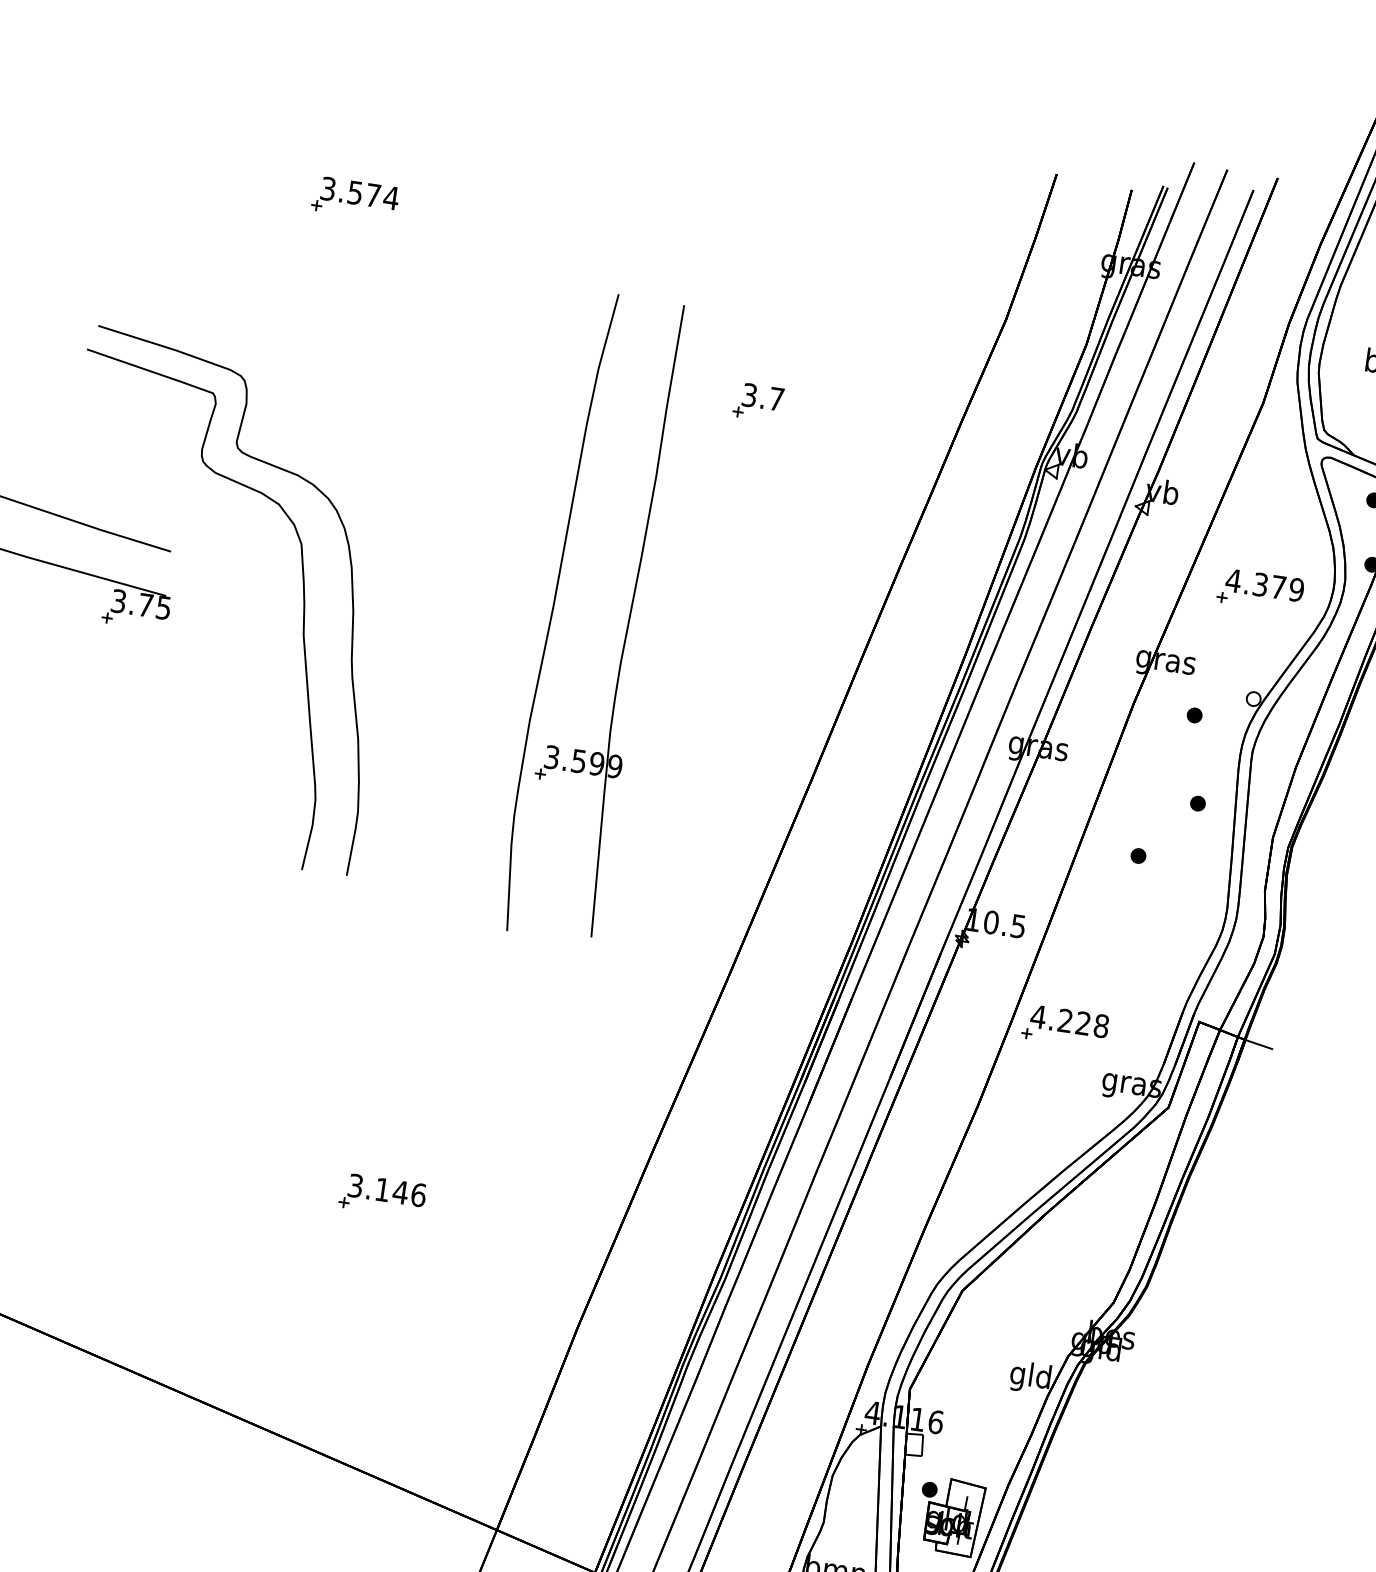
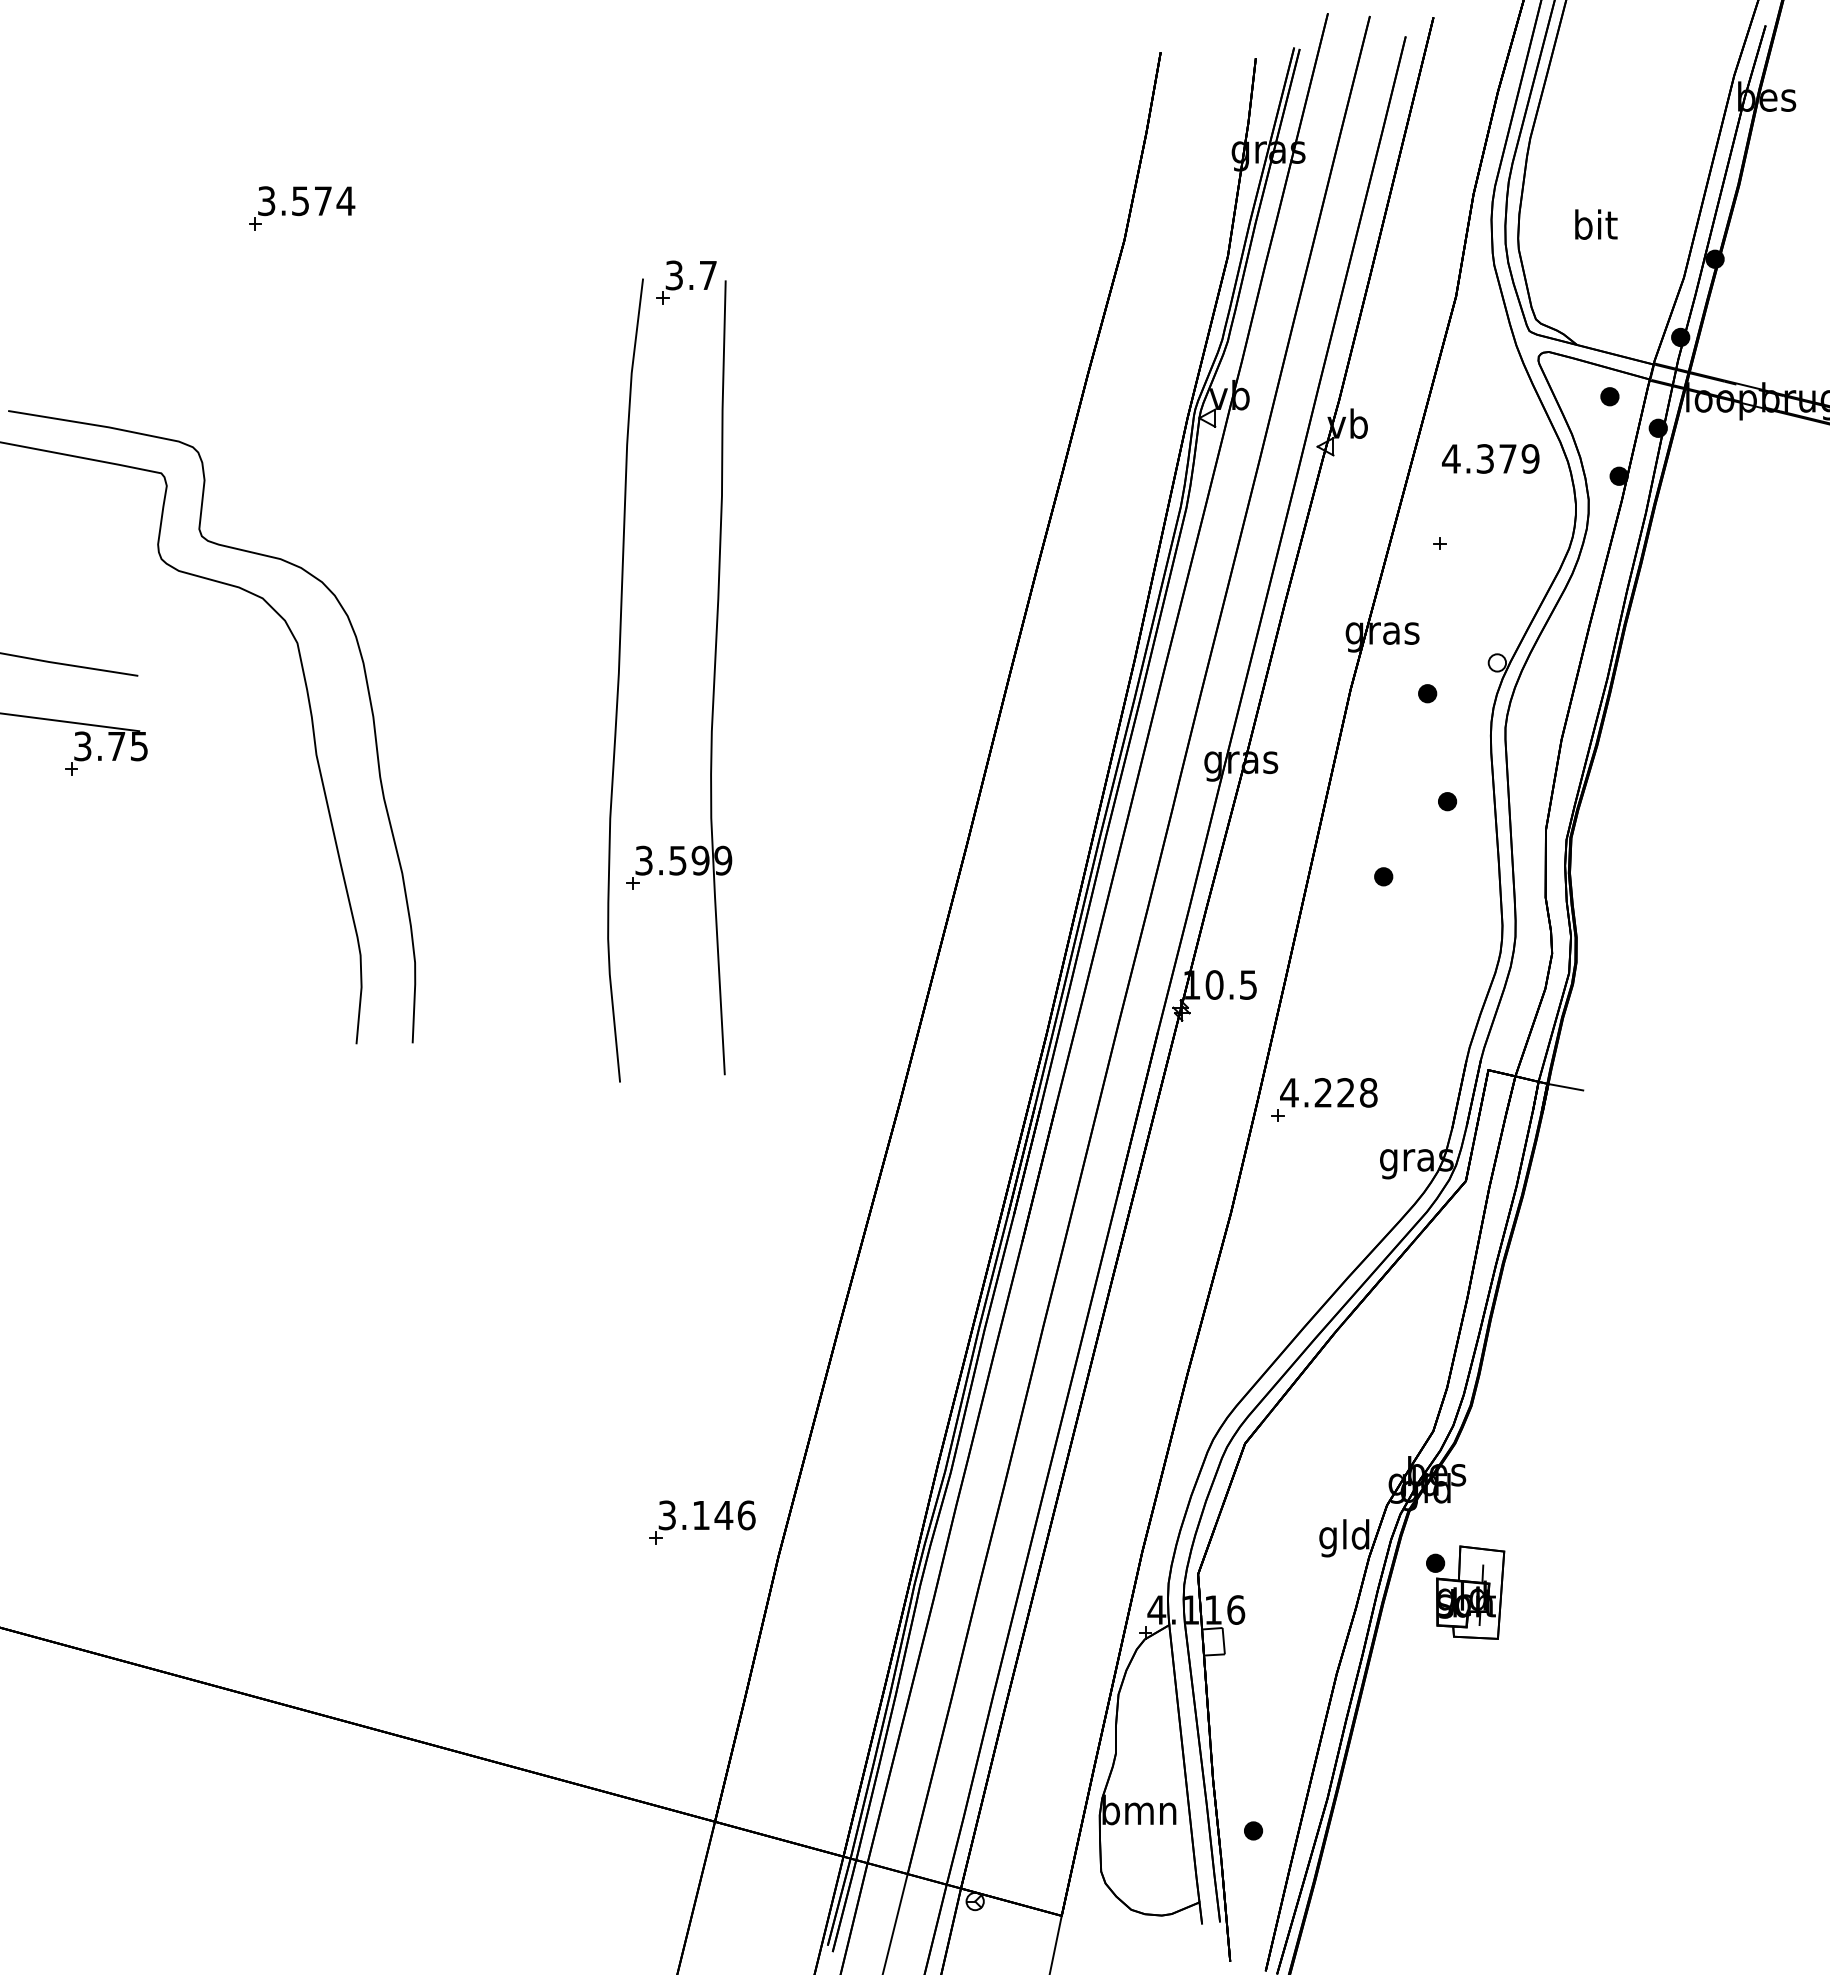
part: (758, 402) -> (686, 282), moved
text: (1264, 584) -> (1490, 458), moved
part: (382, 1195) -> (702, 1522), moved
part: (950, 1516) -> (1465, 1592), moved

